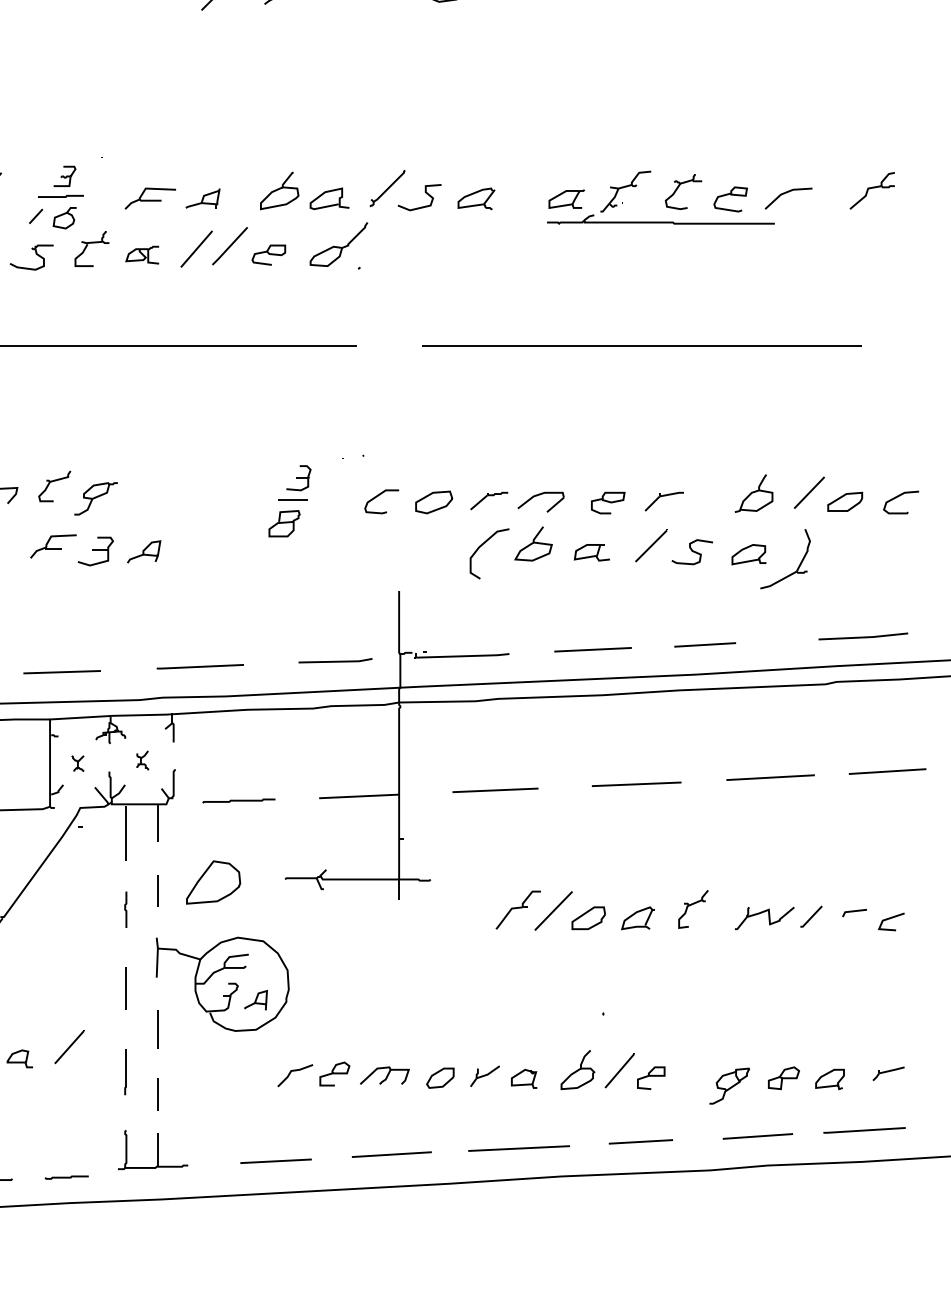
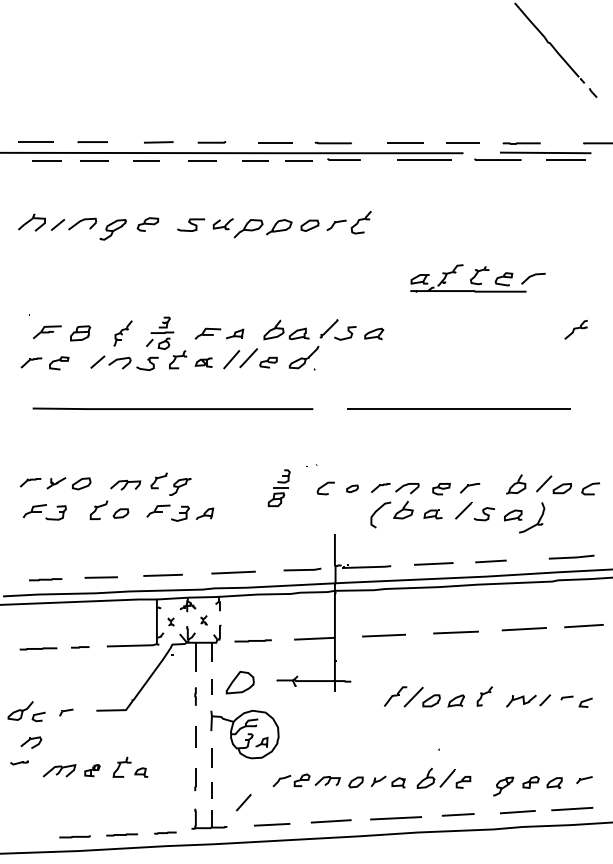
part: (678, 197) -> (477, 278), moved
part: (433, 501) -> (352, 488), size x0.6
line: (68, 1046) -> (243, 802), moved

